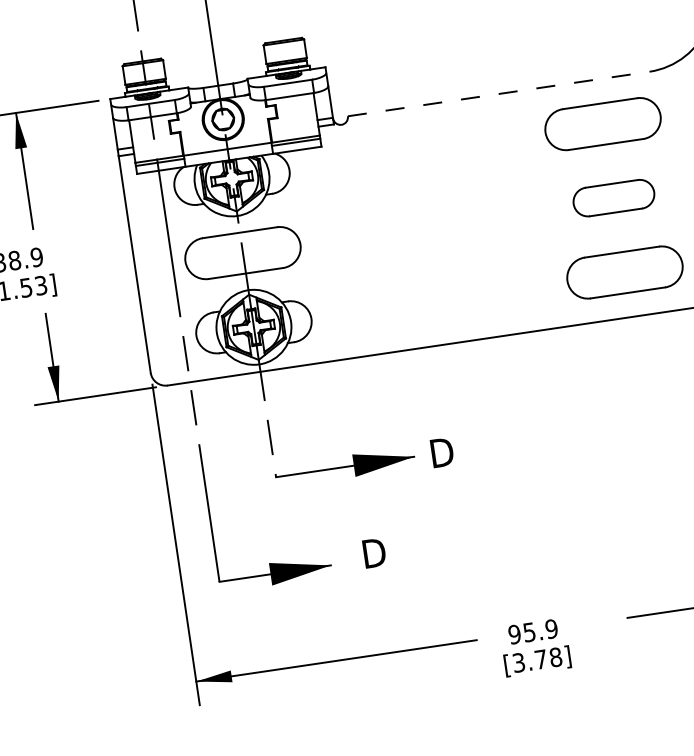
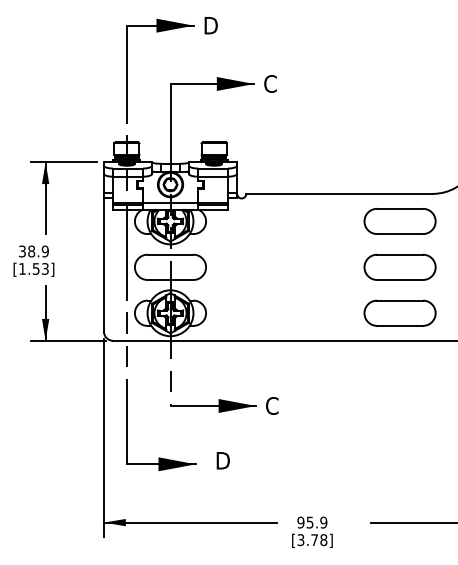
line: (500, 93) -> (340, 193), dashed -> solid
part: (612, 197) -> (399, 266), size x1.43
text: (440, 452) -> (272, 405), D -> C

